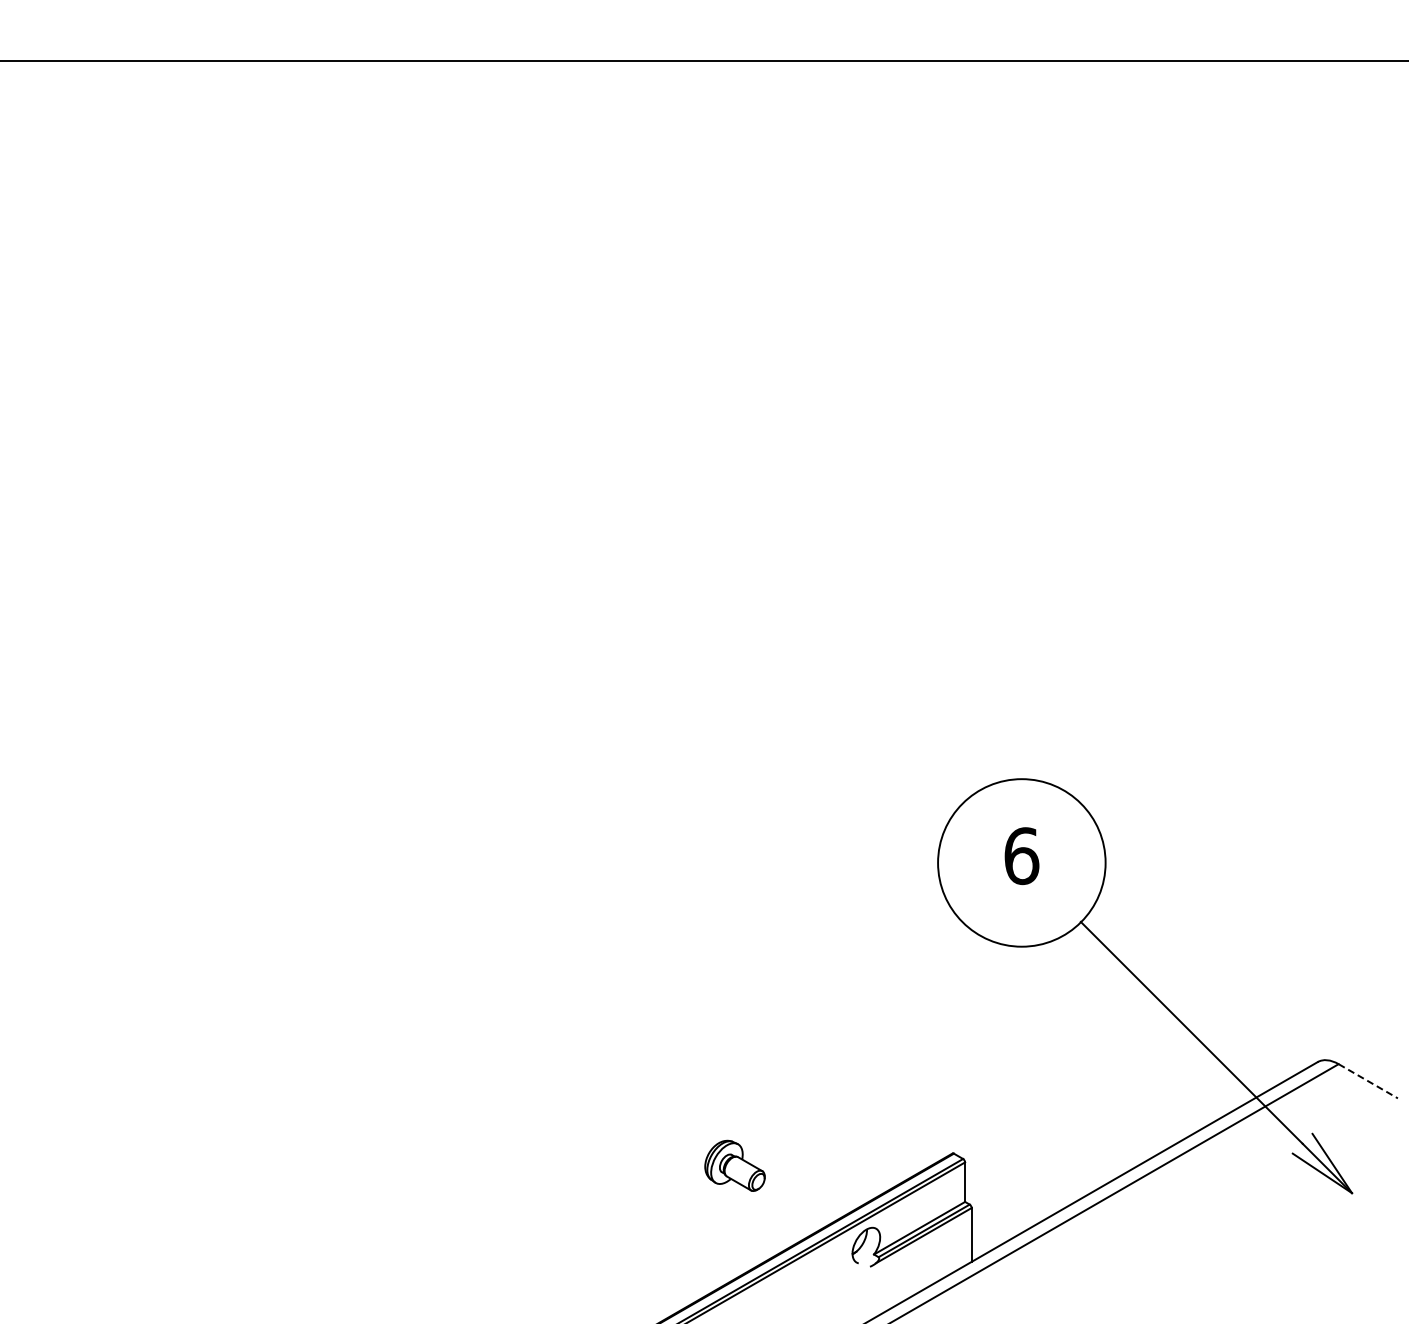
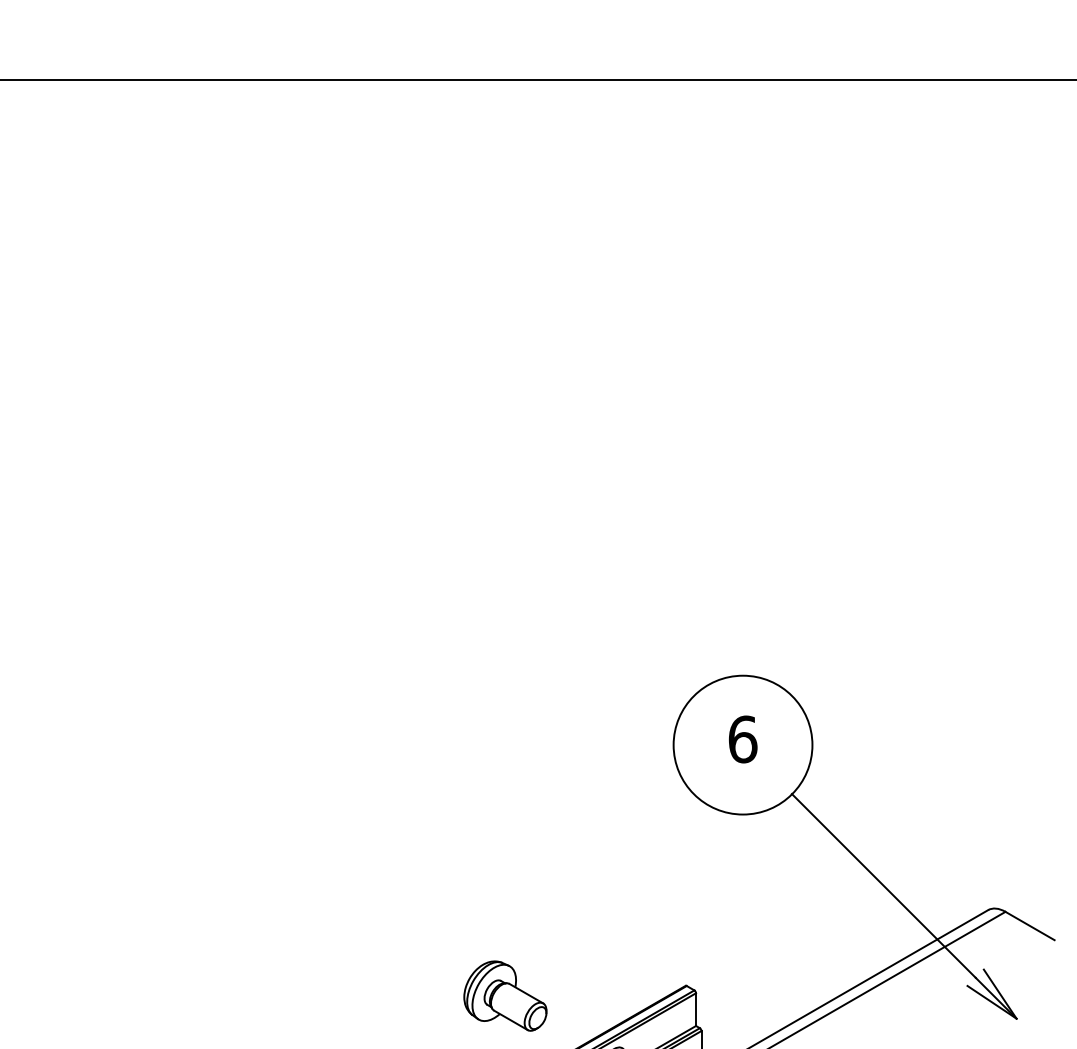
line: (1368, 1081) -> (1030, 926), dashed -> solid
part: (734, 1165) -> (504, 995), size x1.67

